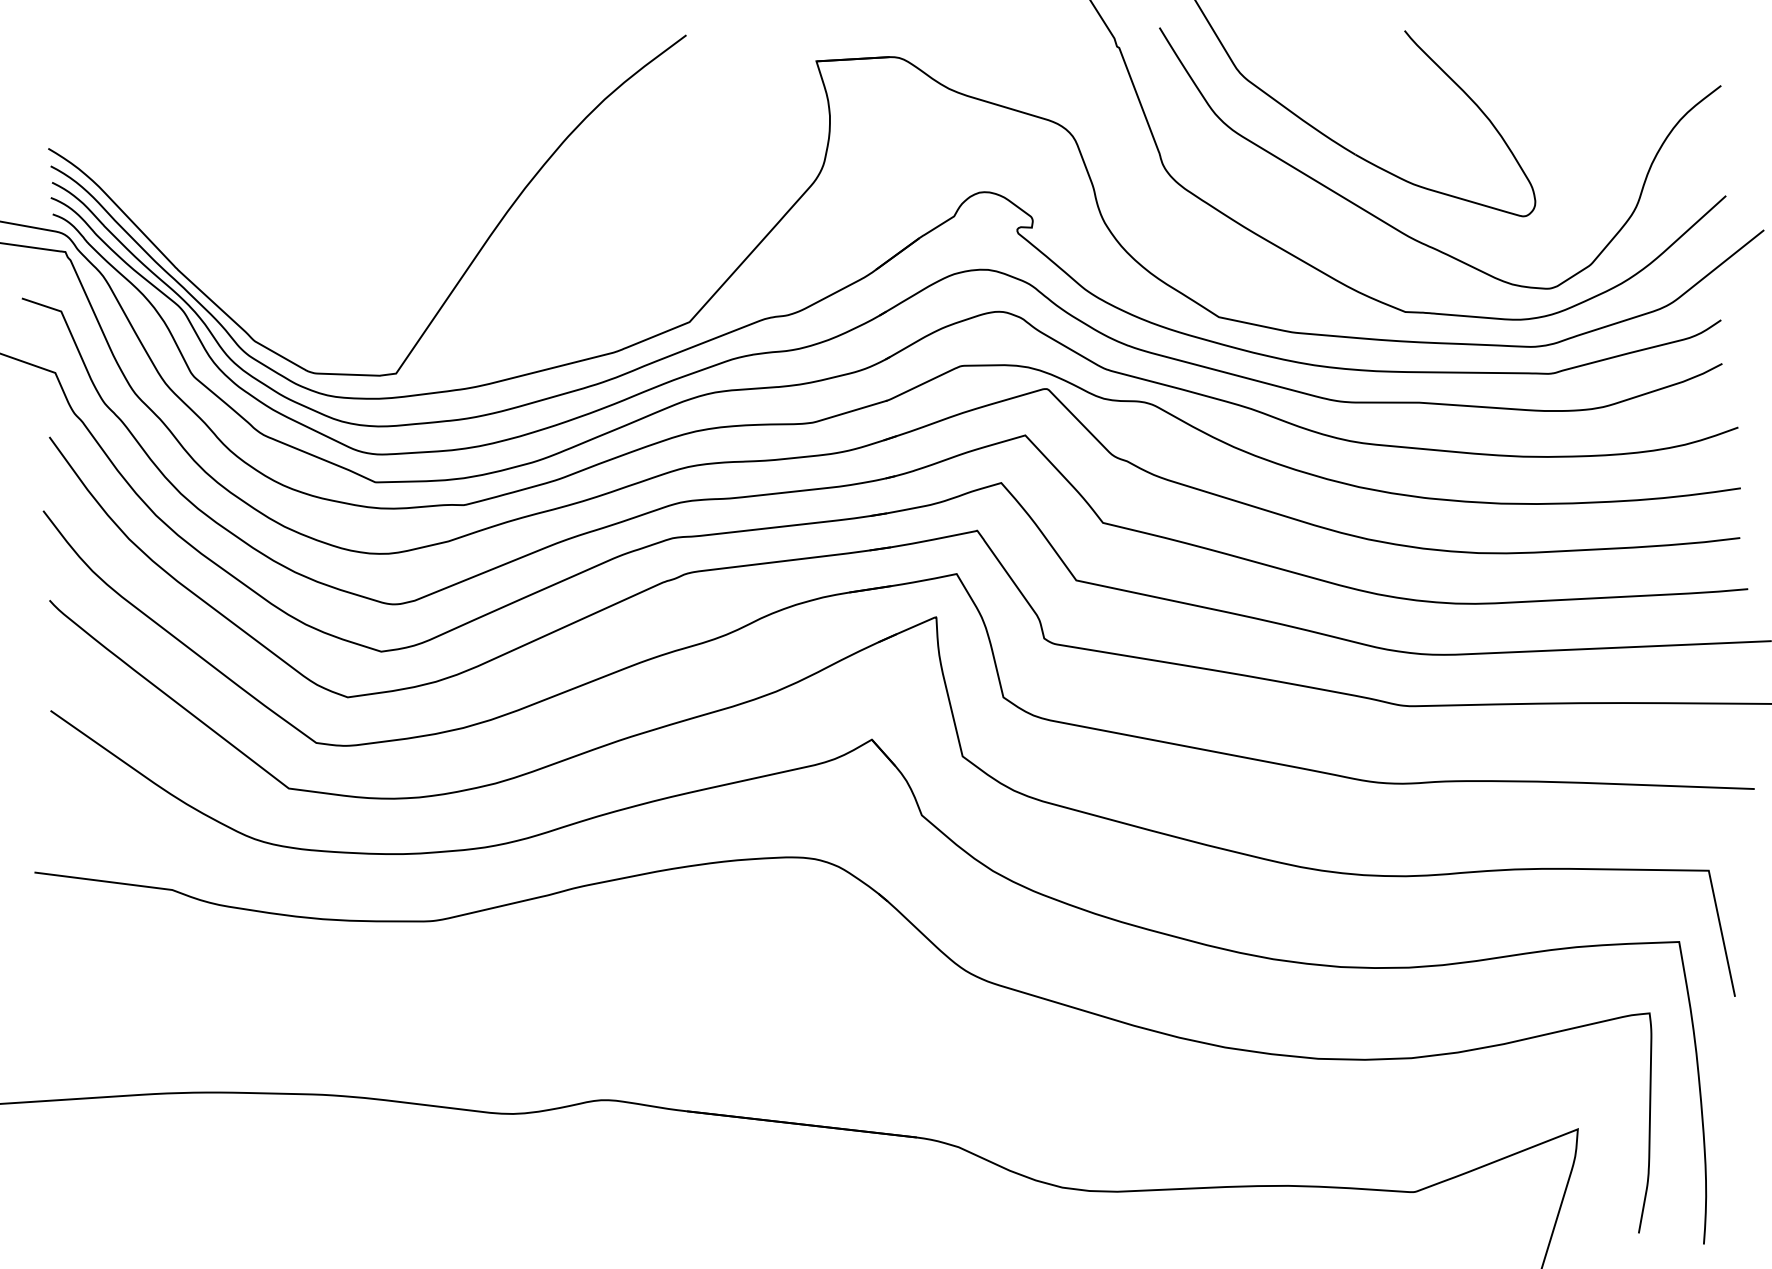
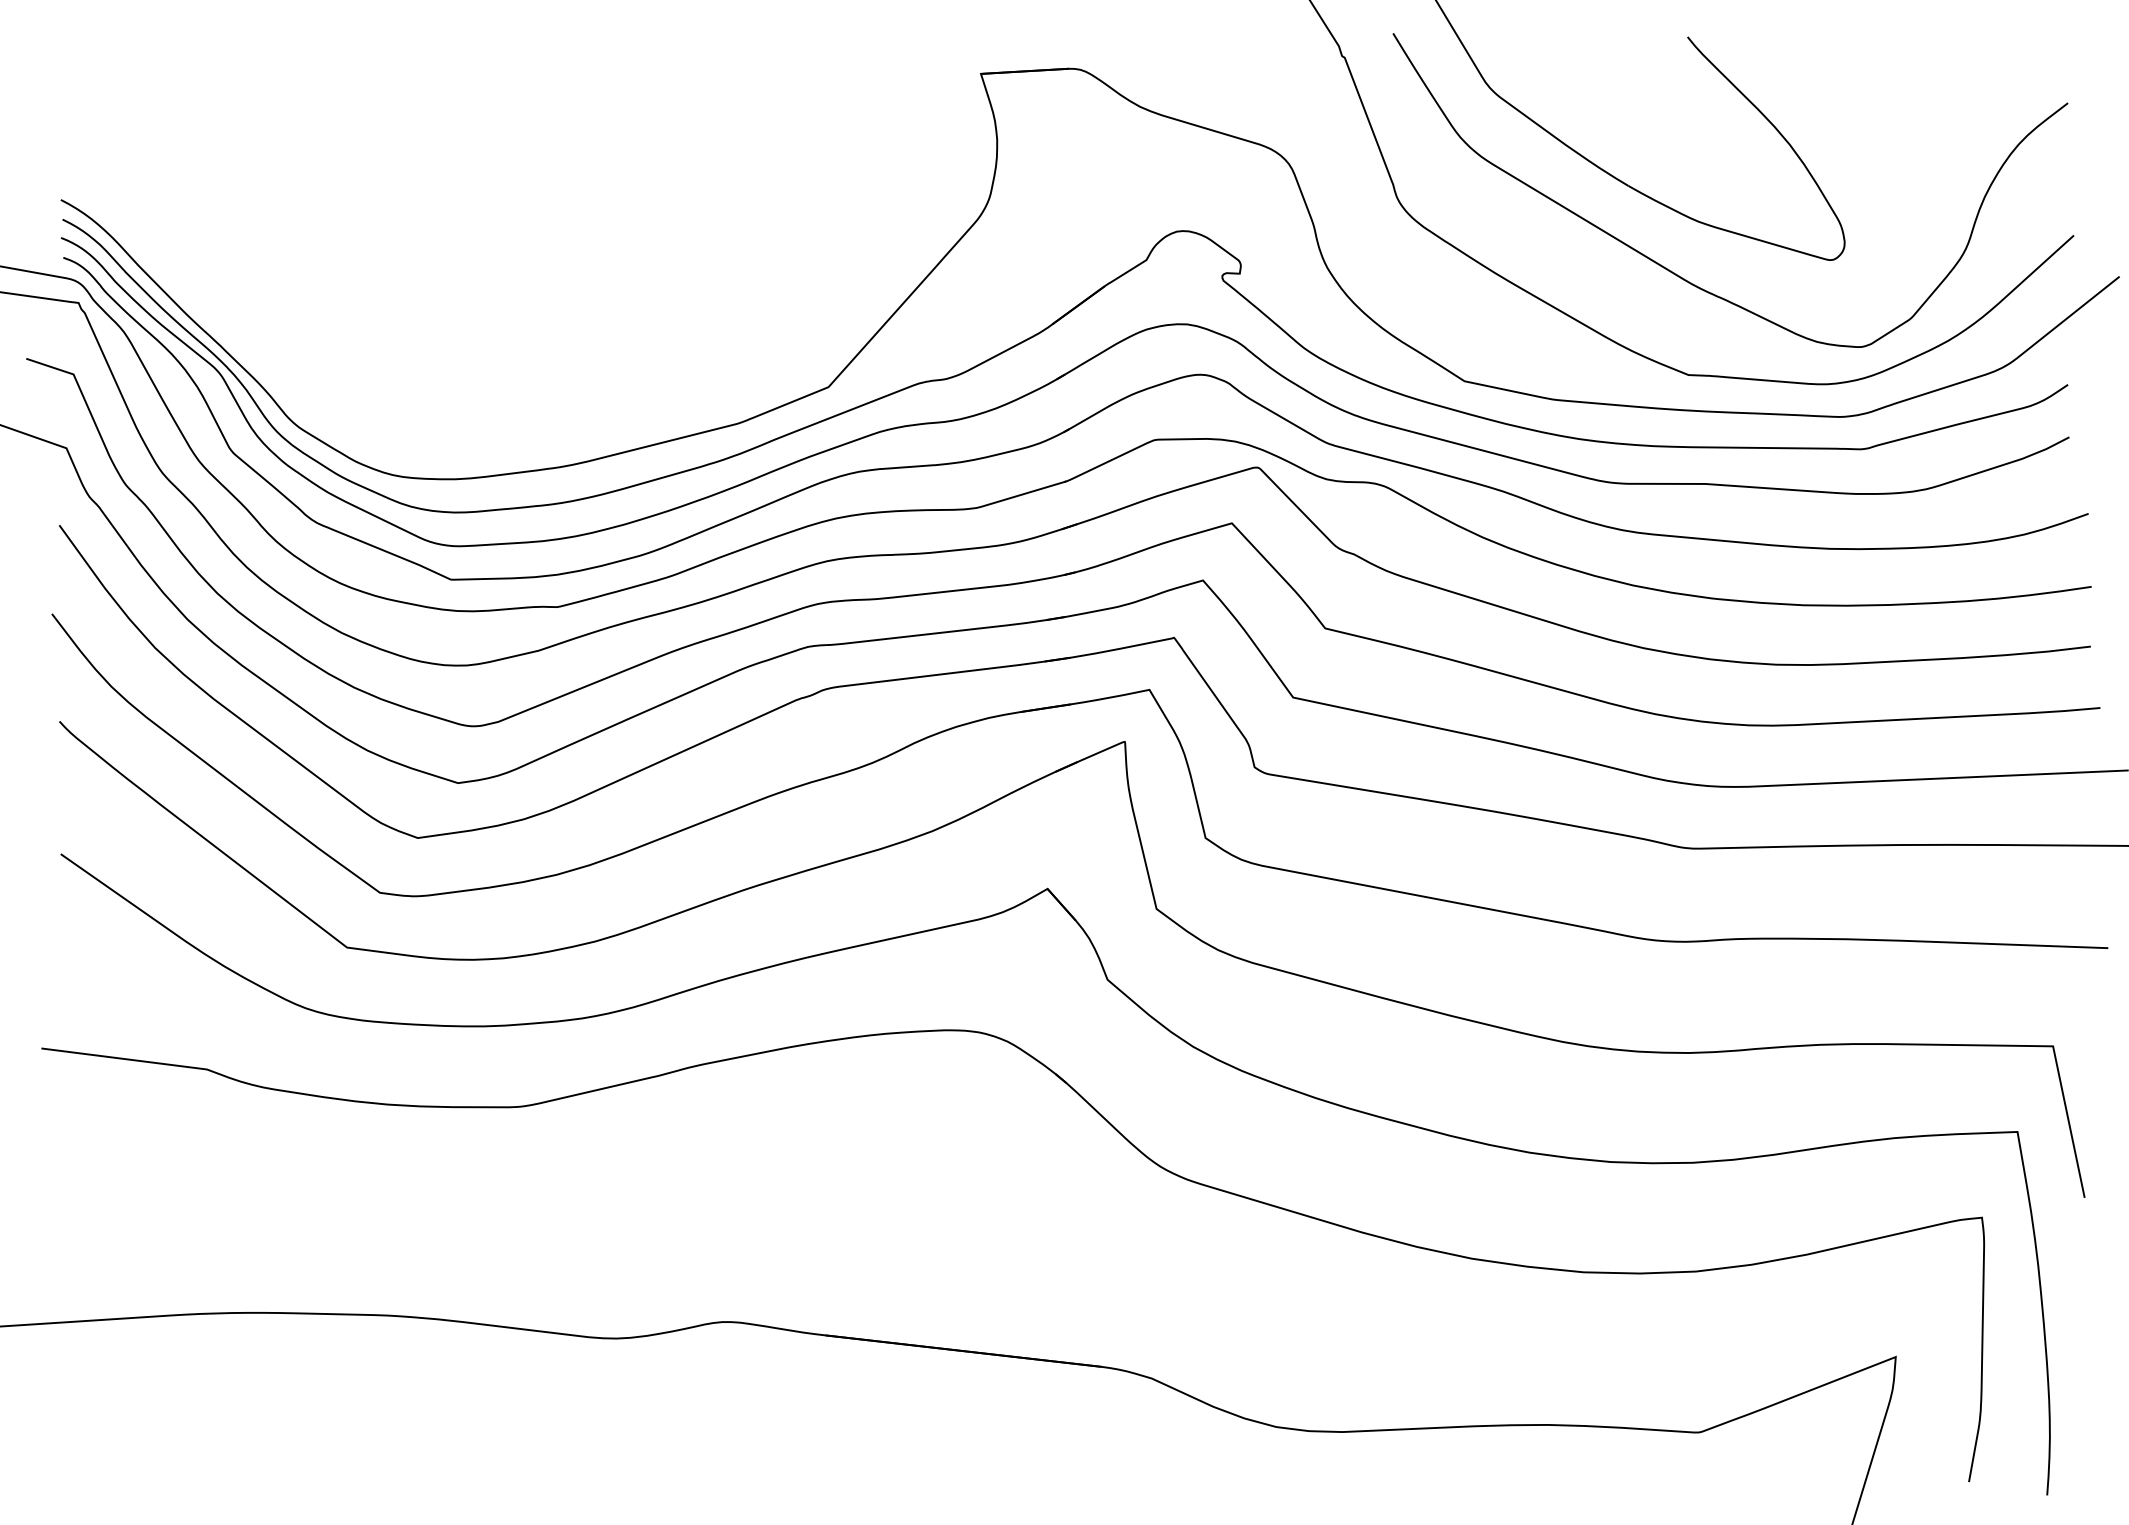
curve: (464, 272) -> (557, 327), removed

